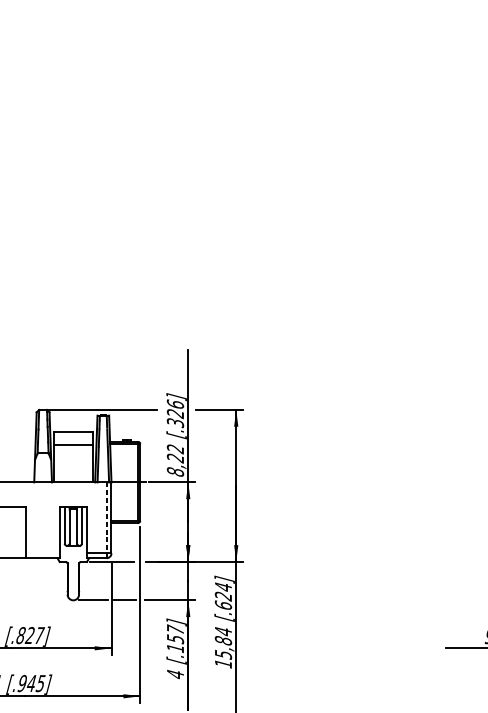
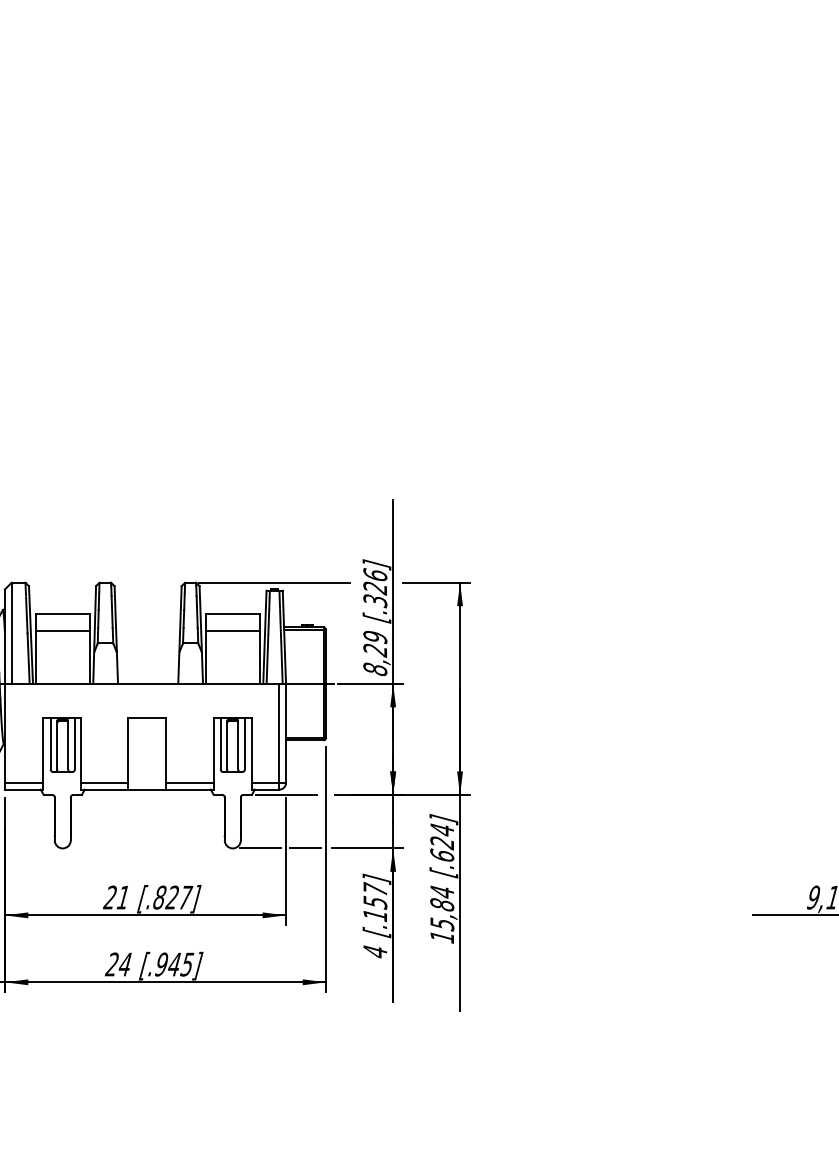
text: (175, 449) -> (375, 637), 8,22 -> 8,29
line: (106, 520) -> (279, 736), dashed -> solid
line: (42, 553) -> (189, 782), added

